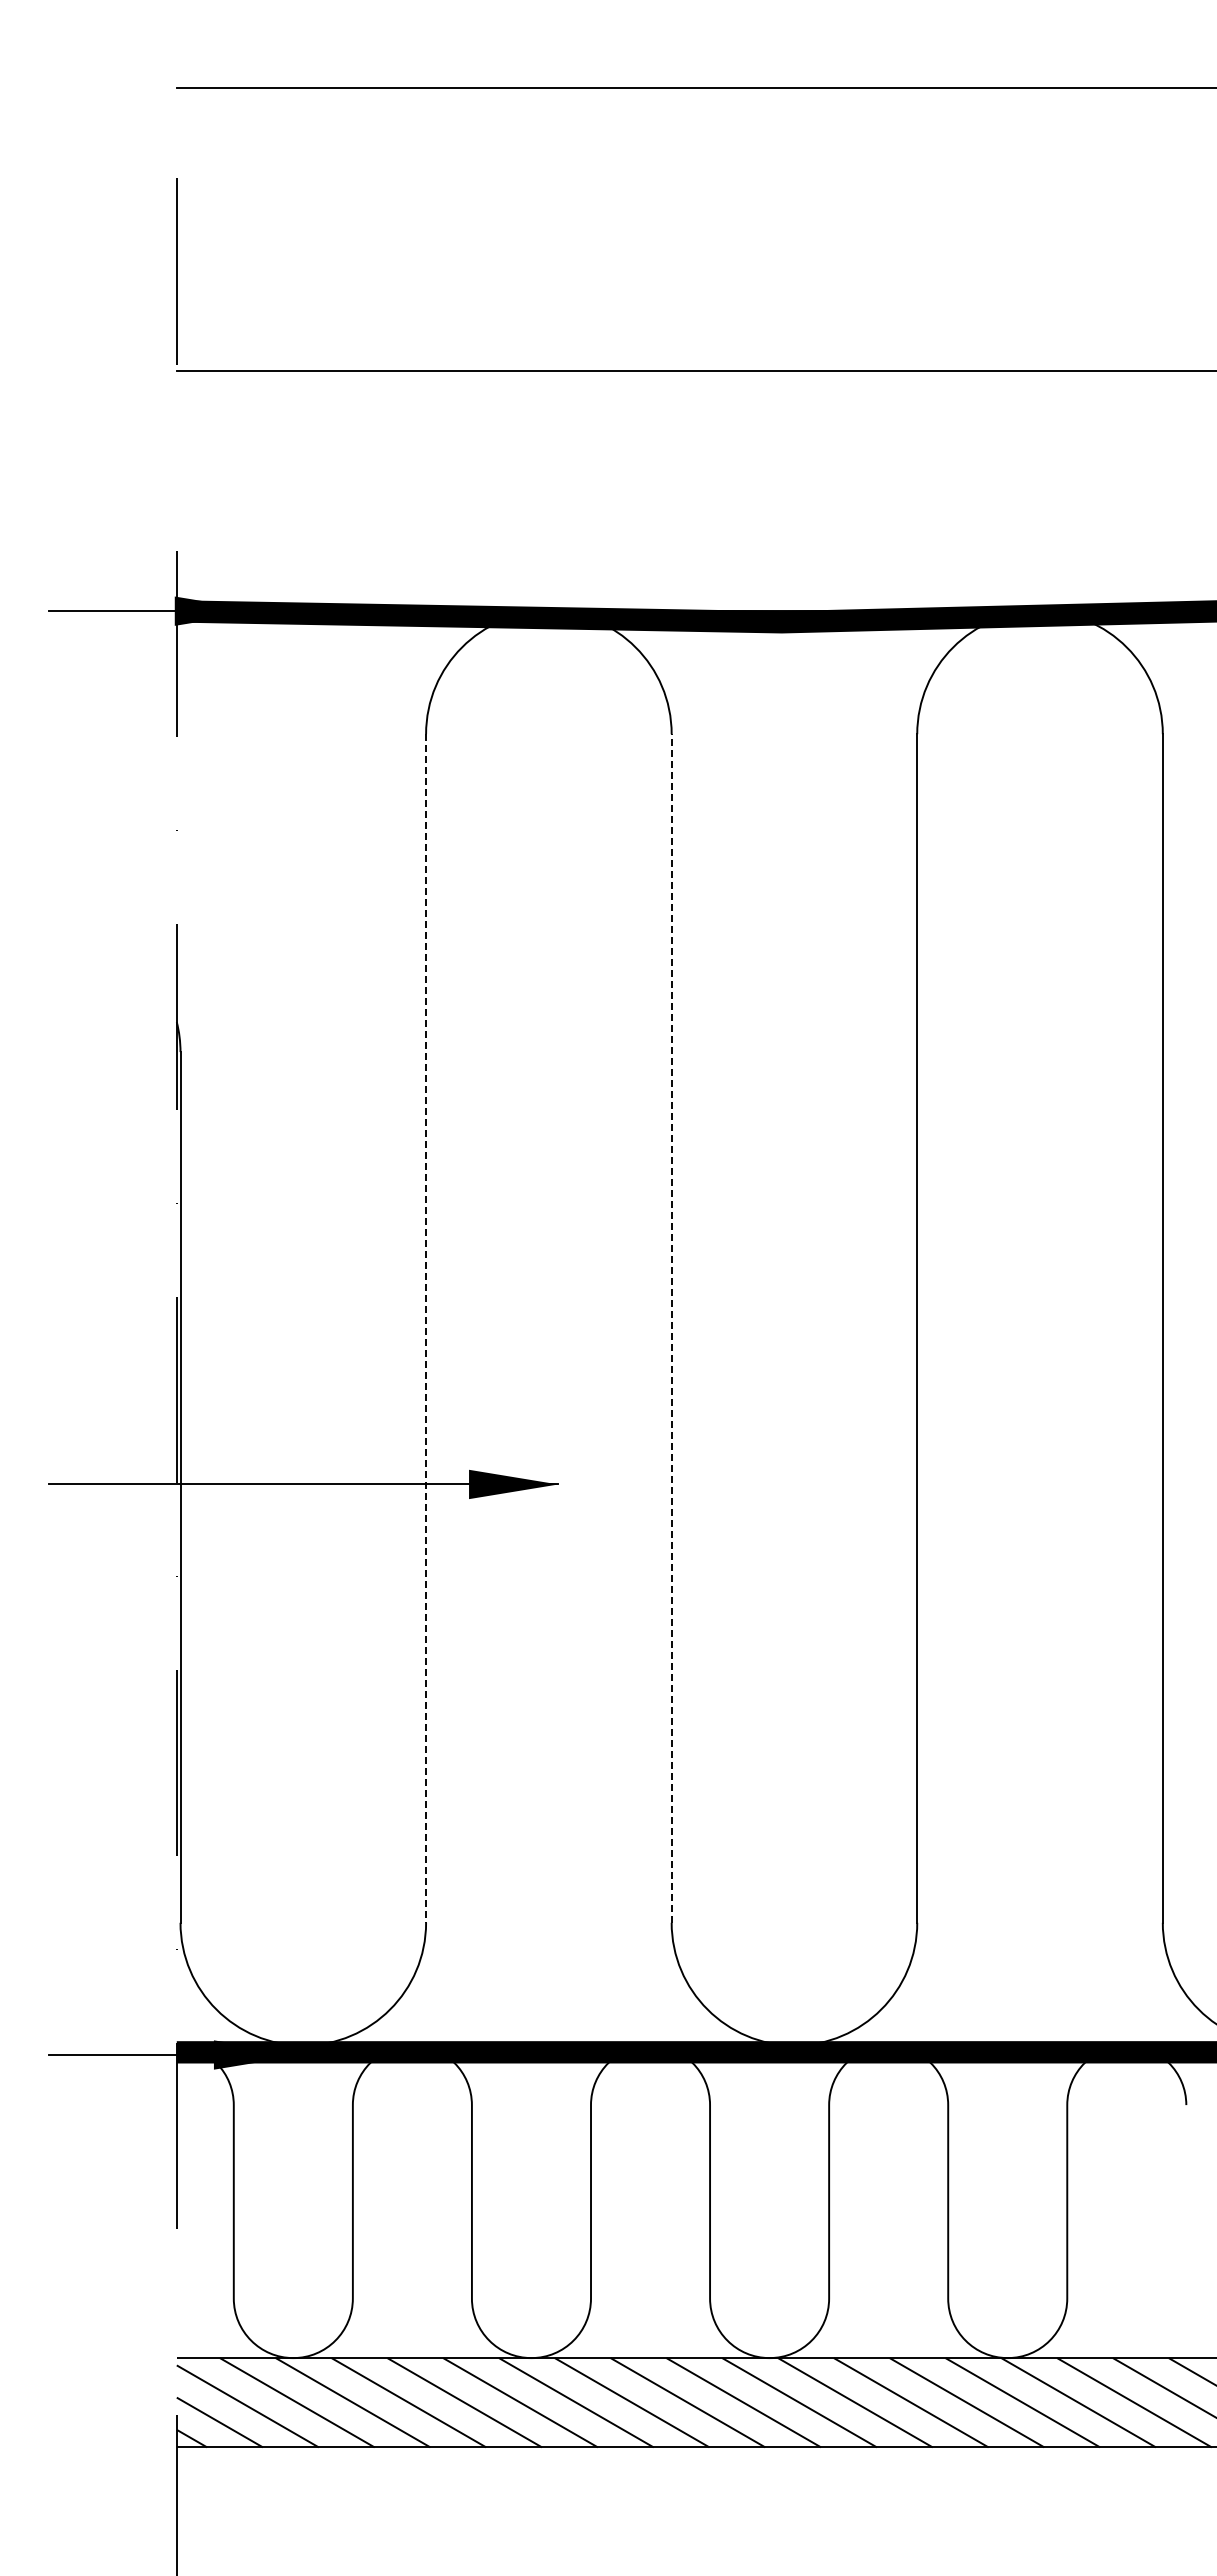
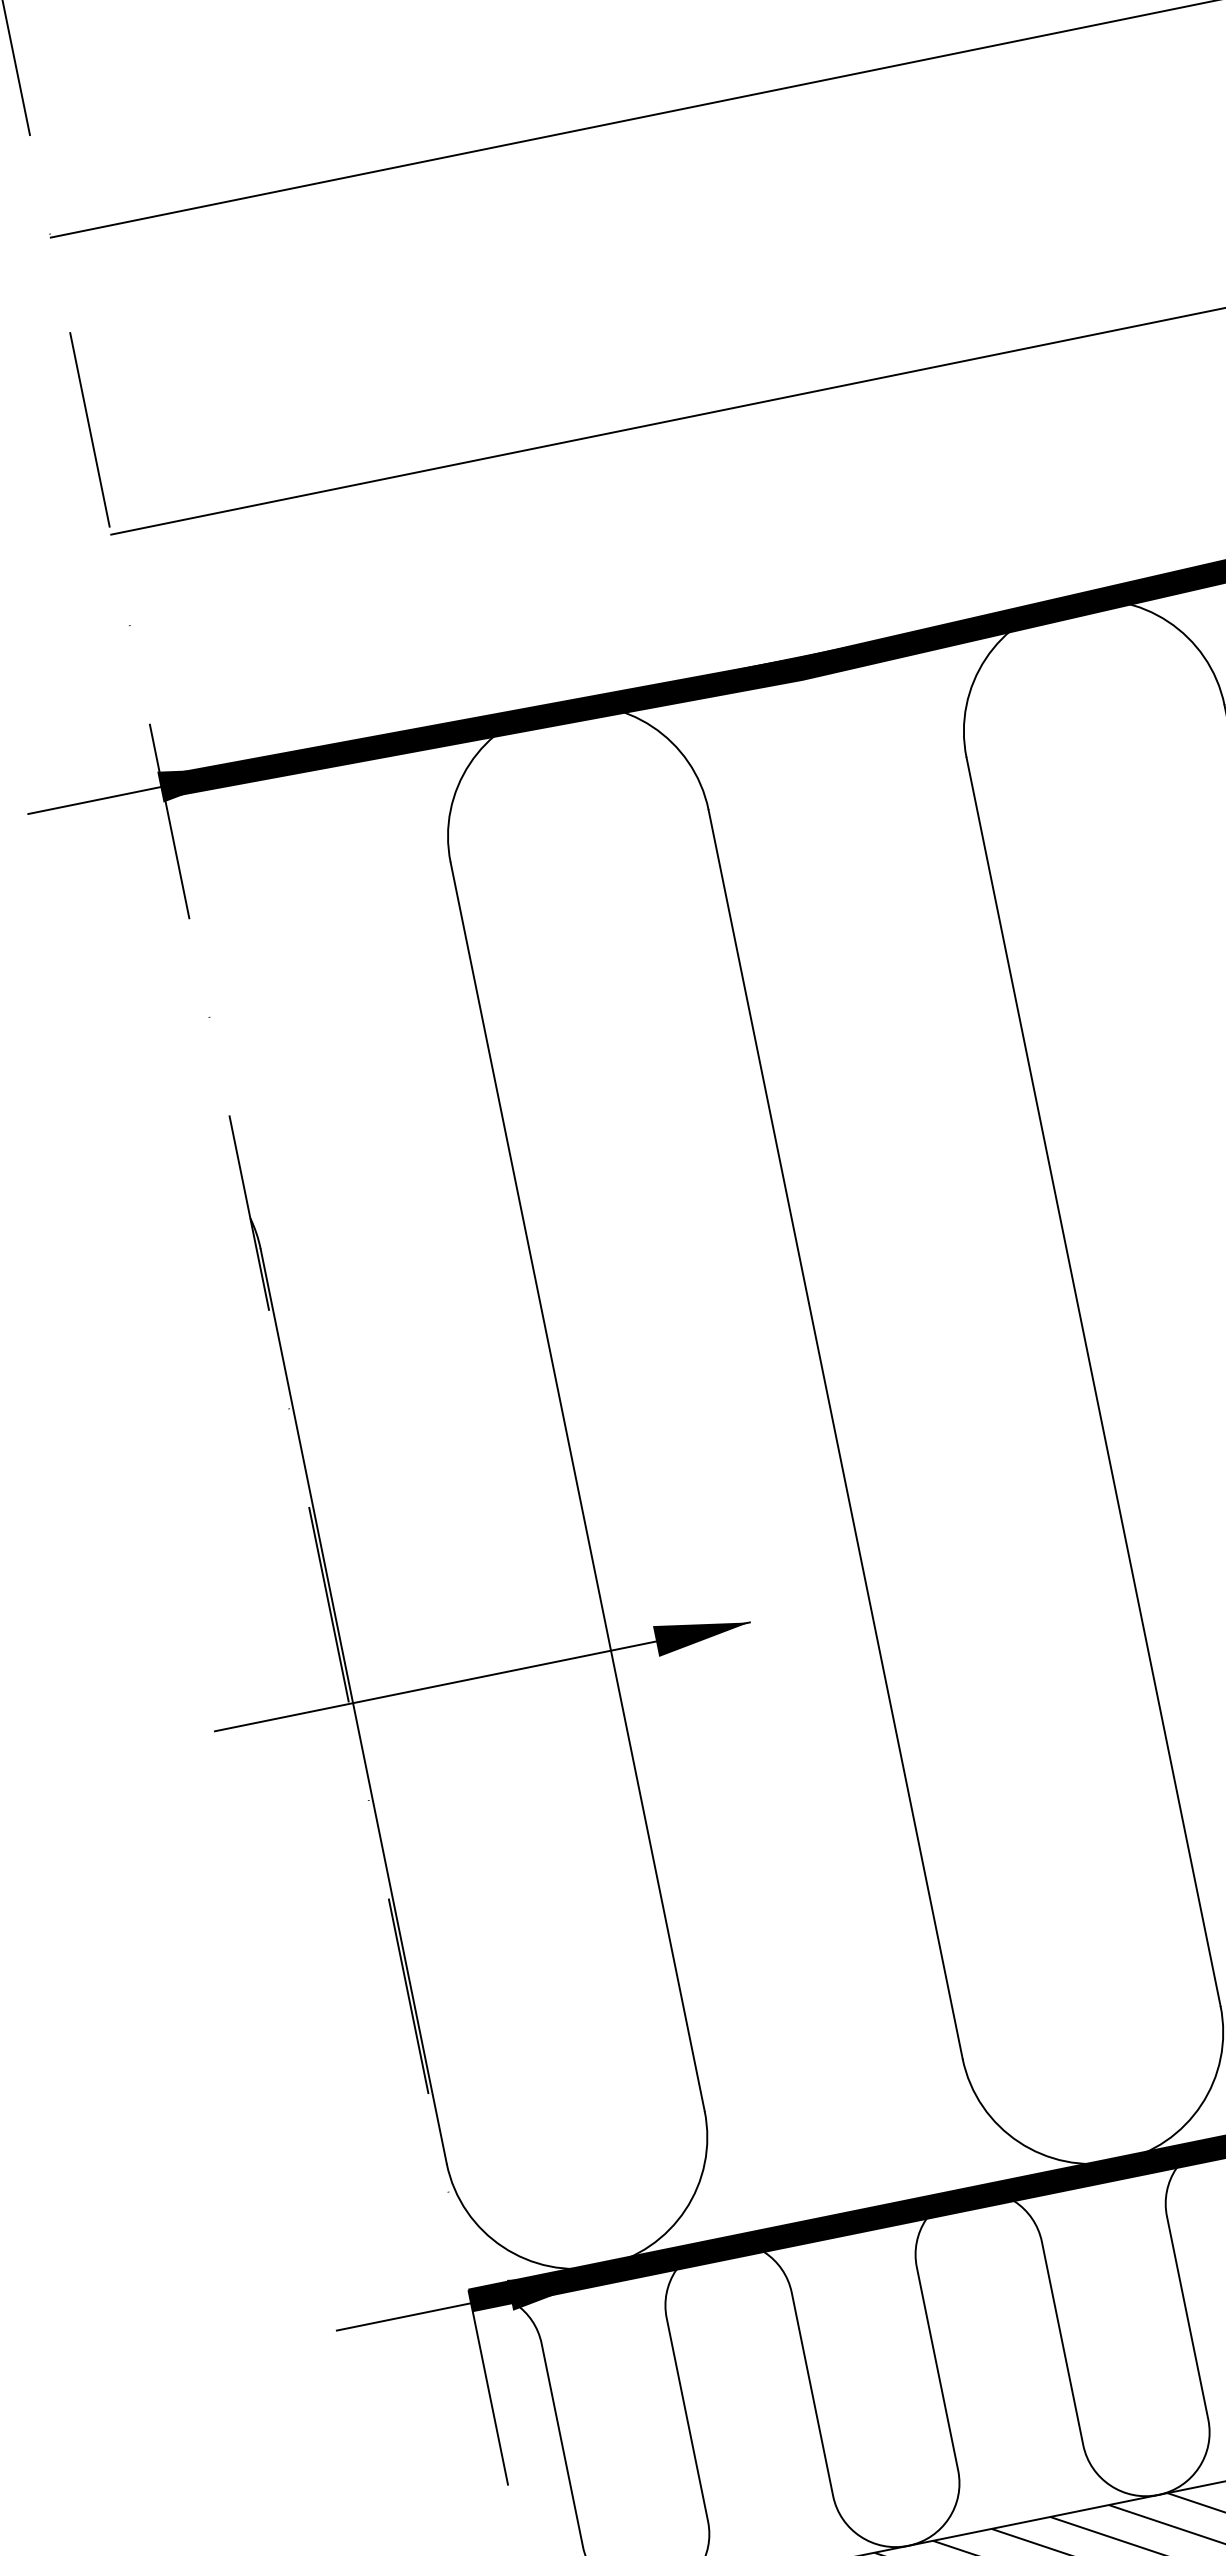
line: (671, 1328) -> (835, 1434), dashed -> solid
line: (426, 1329) -> (578, 1487), dashed -> solid

